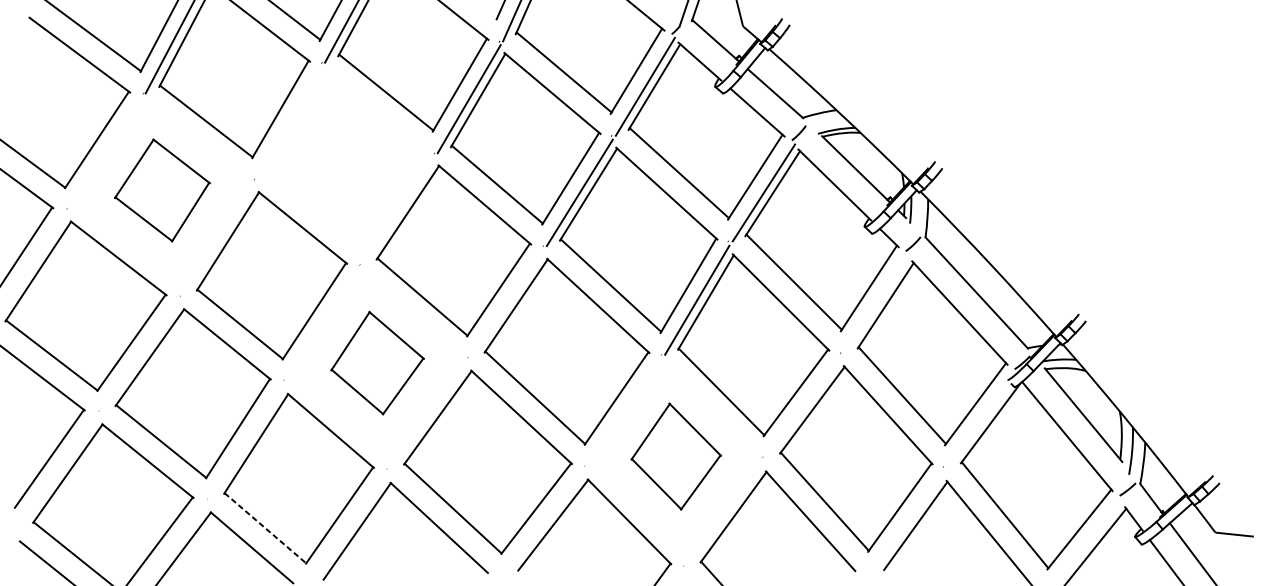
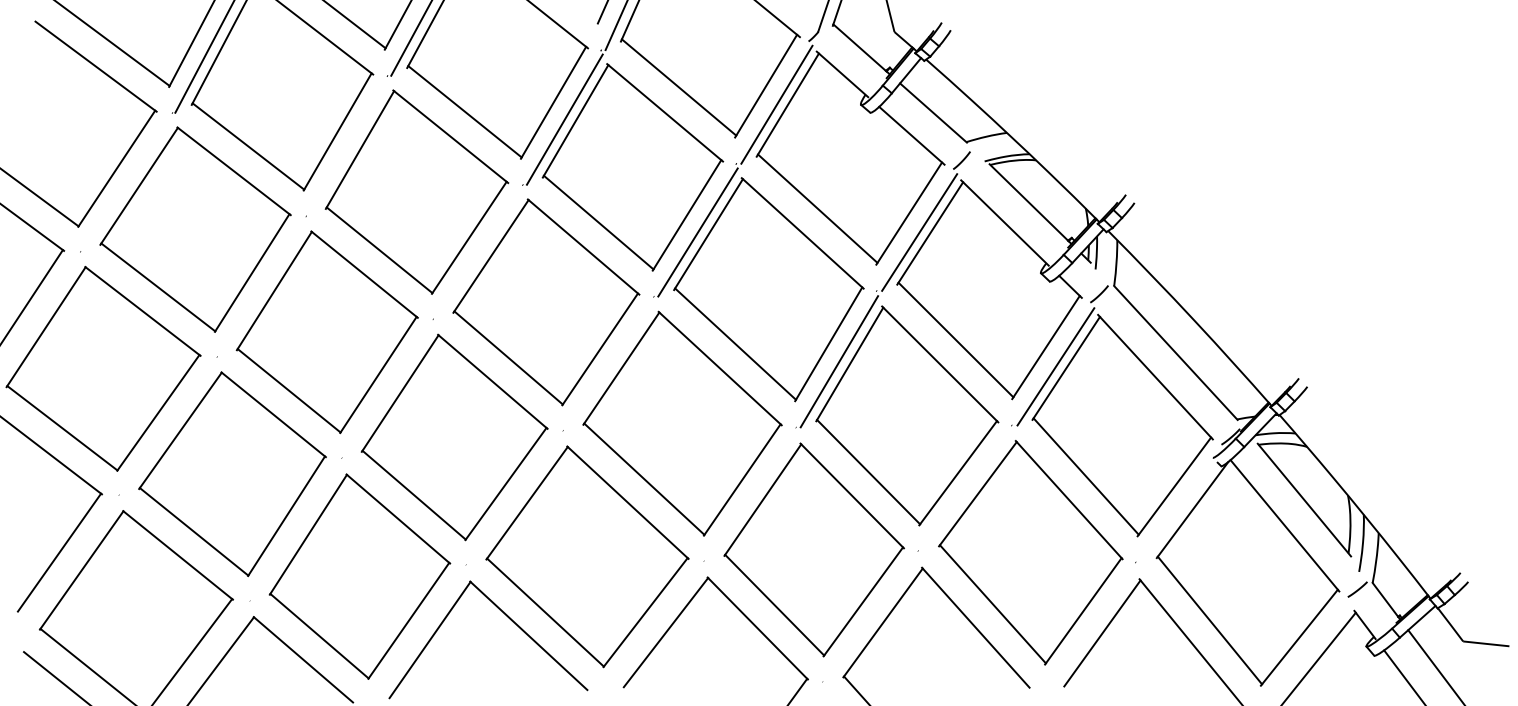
part: (345, 158) -> (416, 191), added
part: (162, 190) -> (195, 229), size x1.67
line: (876, 304) -> (1055, 366), added
part: (377, 363) -> (454, 437), size x1.67
part: (675, 456) -> (813, 549), size x1.67
line: (265, 528) -> (319, 636), dashed -> solid

